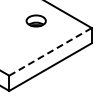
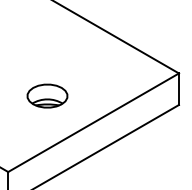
part: (35, 20) -> (45, 95), moved
line: (50, 51) -> (93, 121), dashed -> solid

